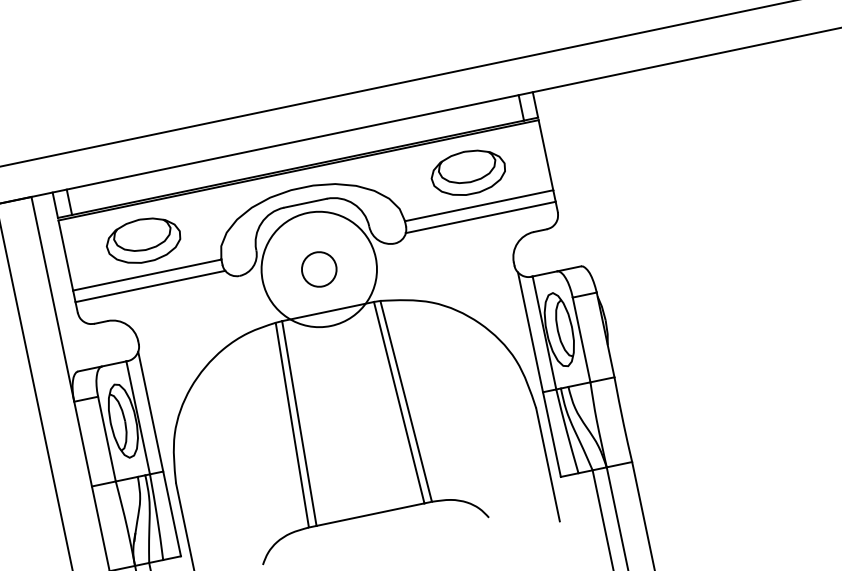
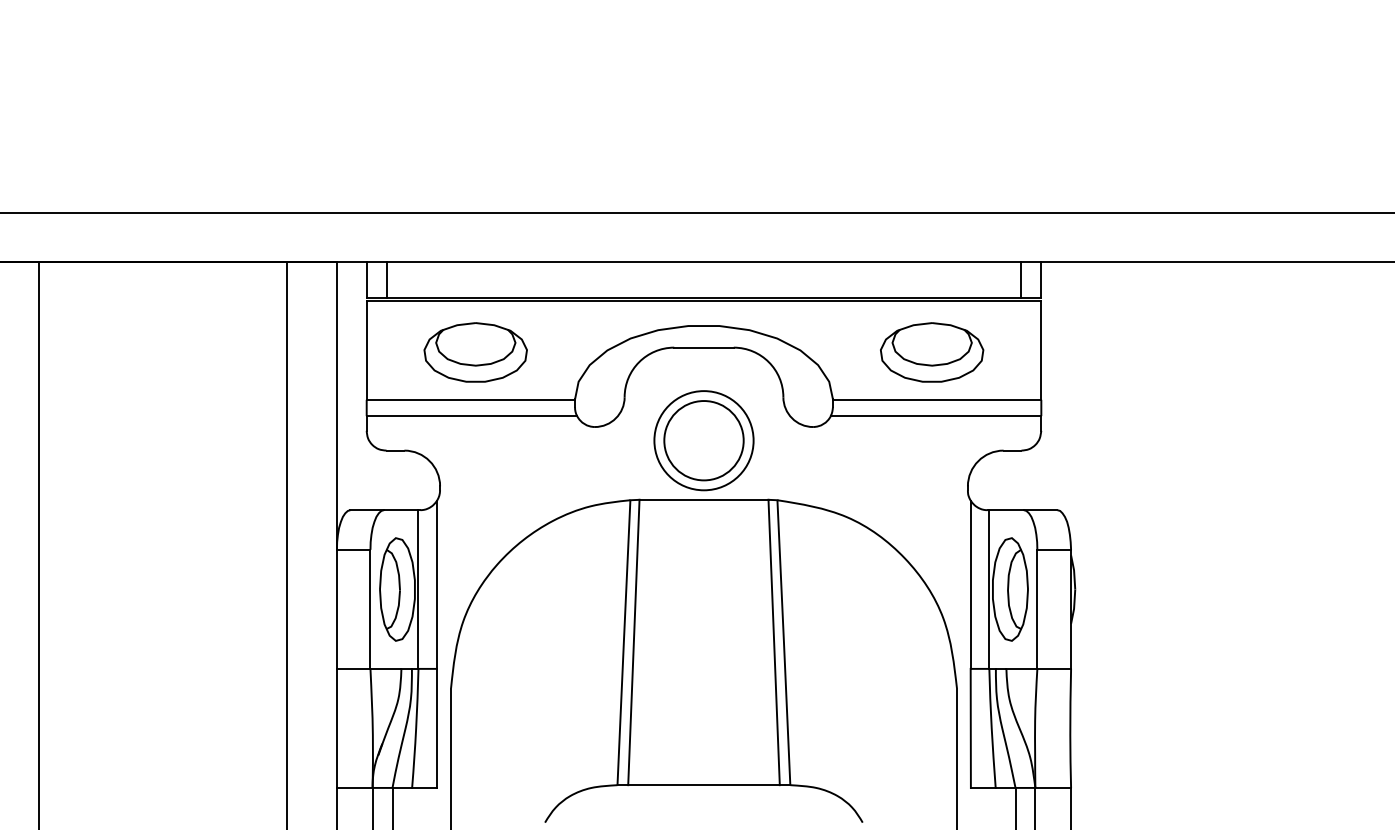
circle: (318, 269) -> (703, 440), size x0.62
circle: (318, 269) -> (703, 440), size x1.67

